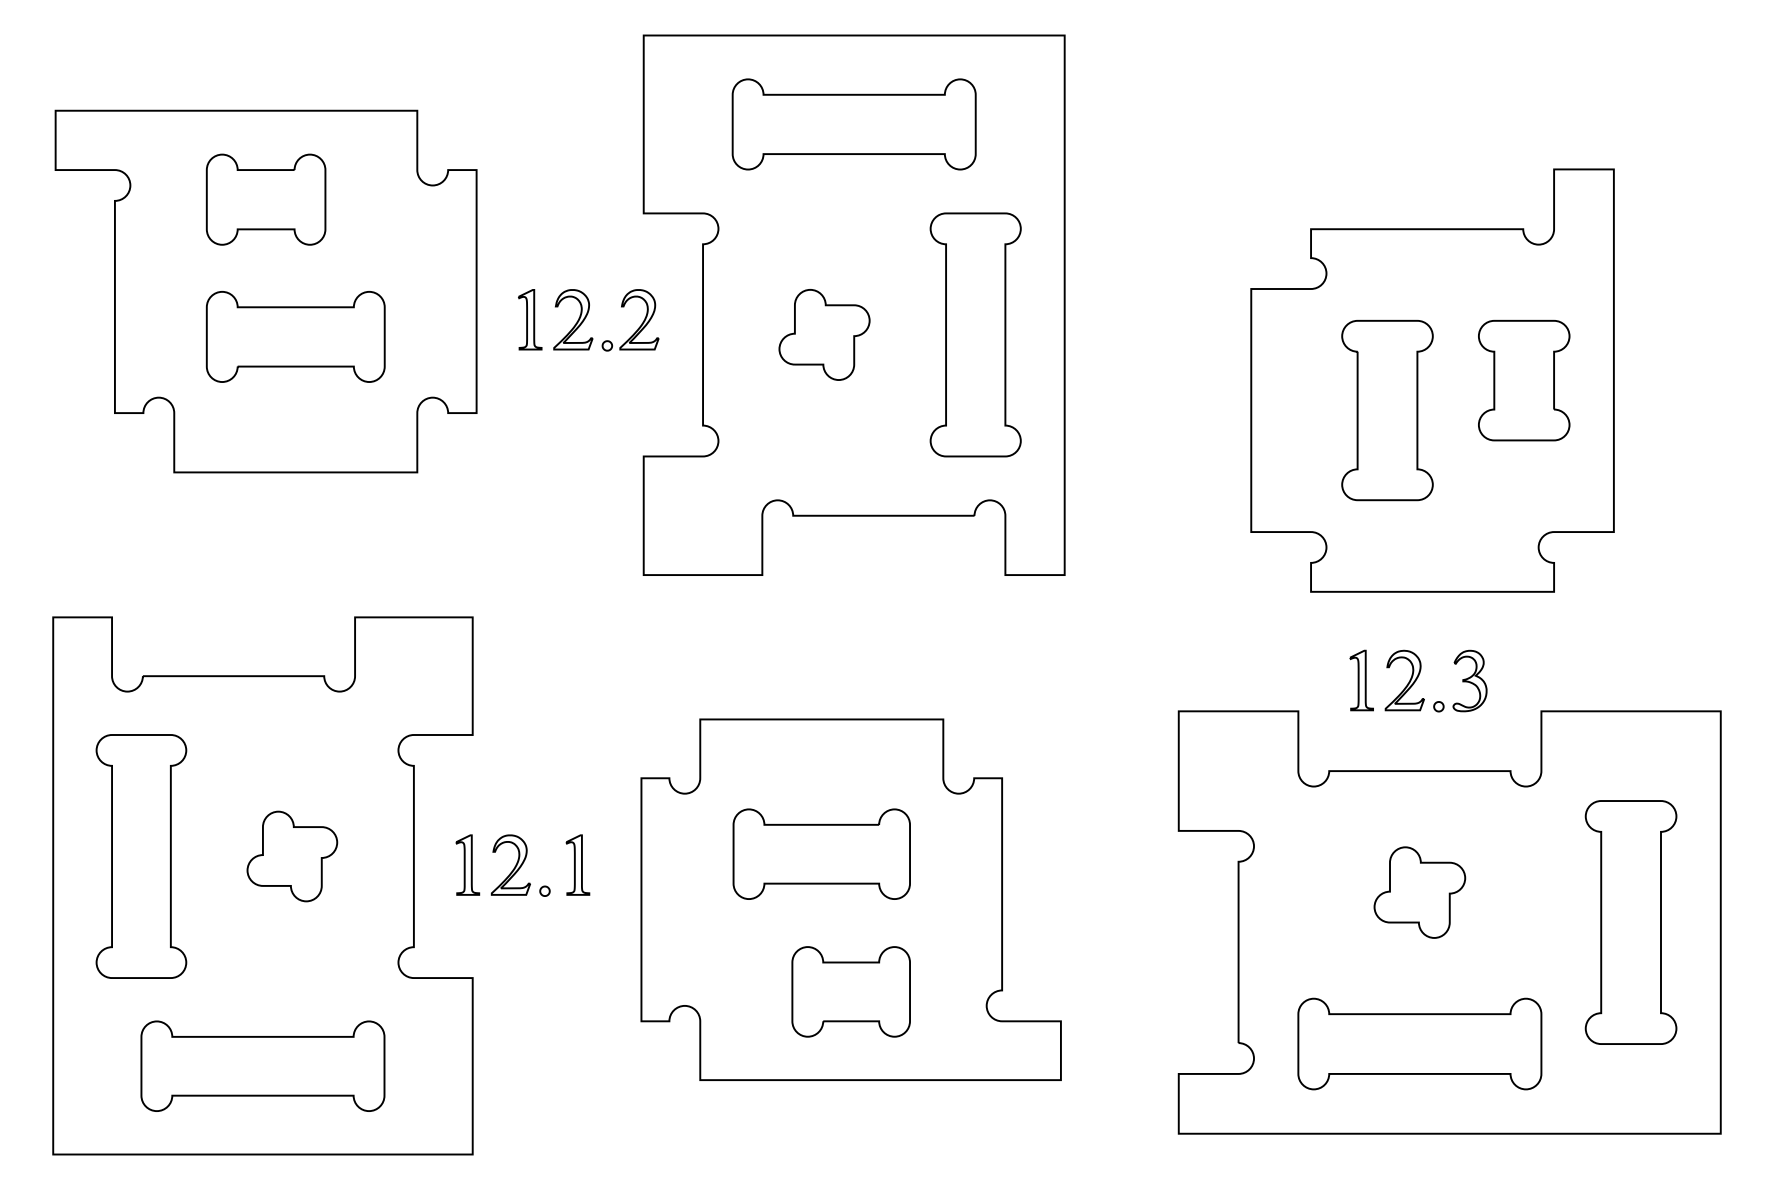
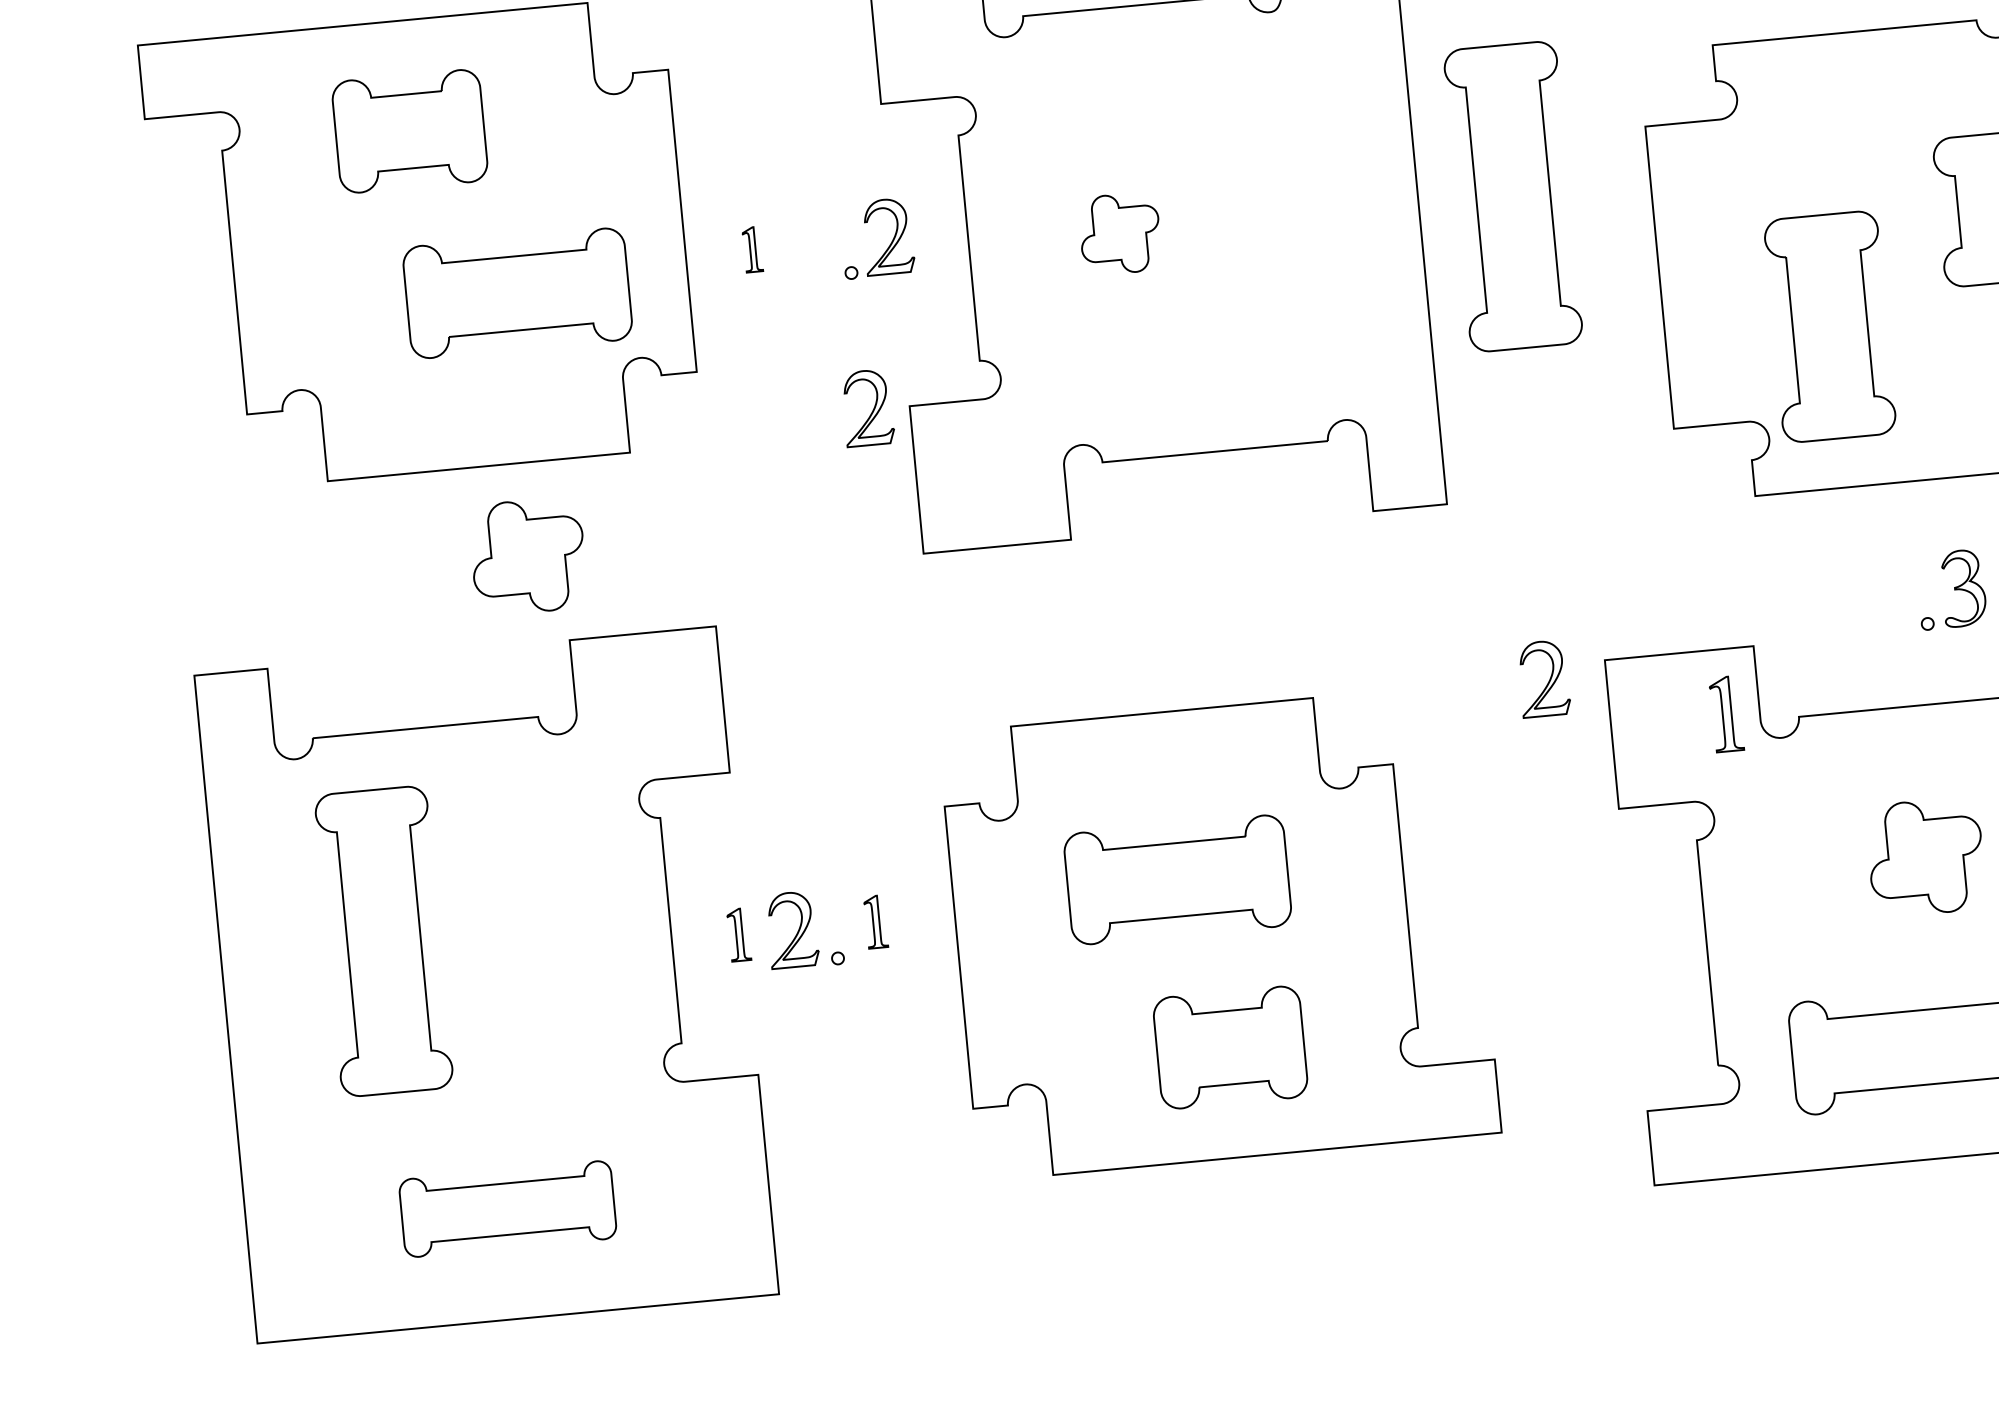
part: (530, 319) -> (752, 249), size x0.6
part: (573, 319) -> (868, 407), moved
part: (824, 334) -> (1120, 233), size x0.7
part: (975, 334) -> (1513, 196), moved
part: (295, 336) -> (517, 292), moved
part: (1387, 410) -> (1830, 326), moved
part: (1361, 680) -> (1726, 714), moved
part: (1404, 680) -> (1543, 678), moved
part: (141, 856) -> (384, 941), moved
part: (292, 856) -> (528, 556), moved
part: (467, 864) -> (738, 934), size x0.7
part: (577, 864) -> (875, 921), size x0.7
part: (262, 1065) -> (507, 1208), size x0.7

